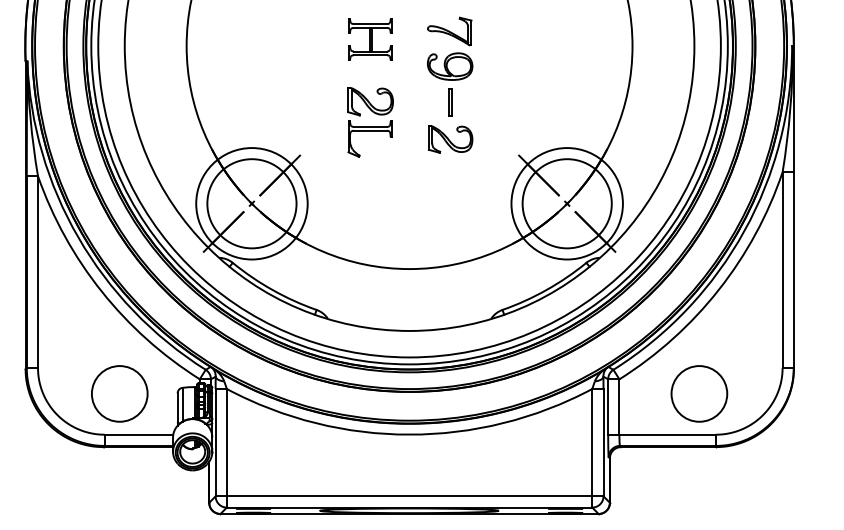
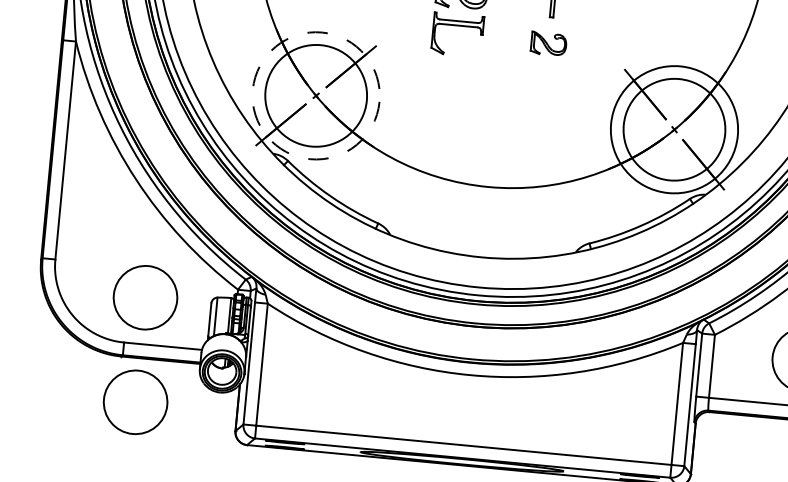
part: (450, 139) -> (548, 44), size x0.7
circle: (251, 203) -> (315, 95), solid -> dashed
circle: (119, 485) -> (135, 401), added

